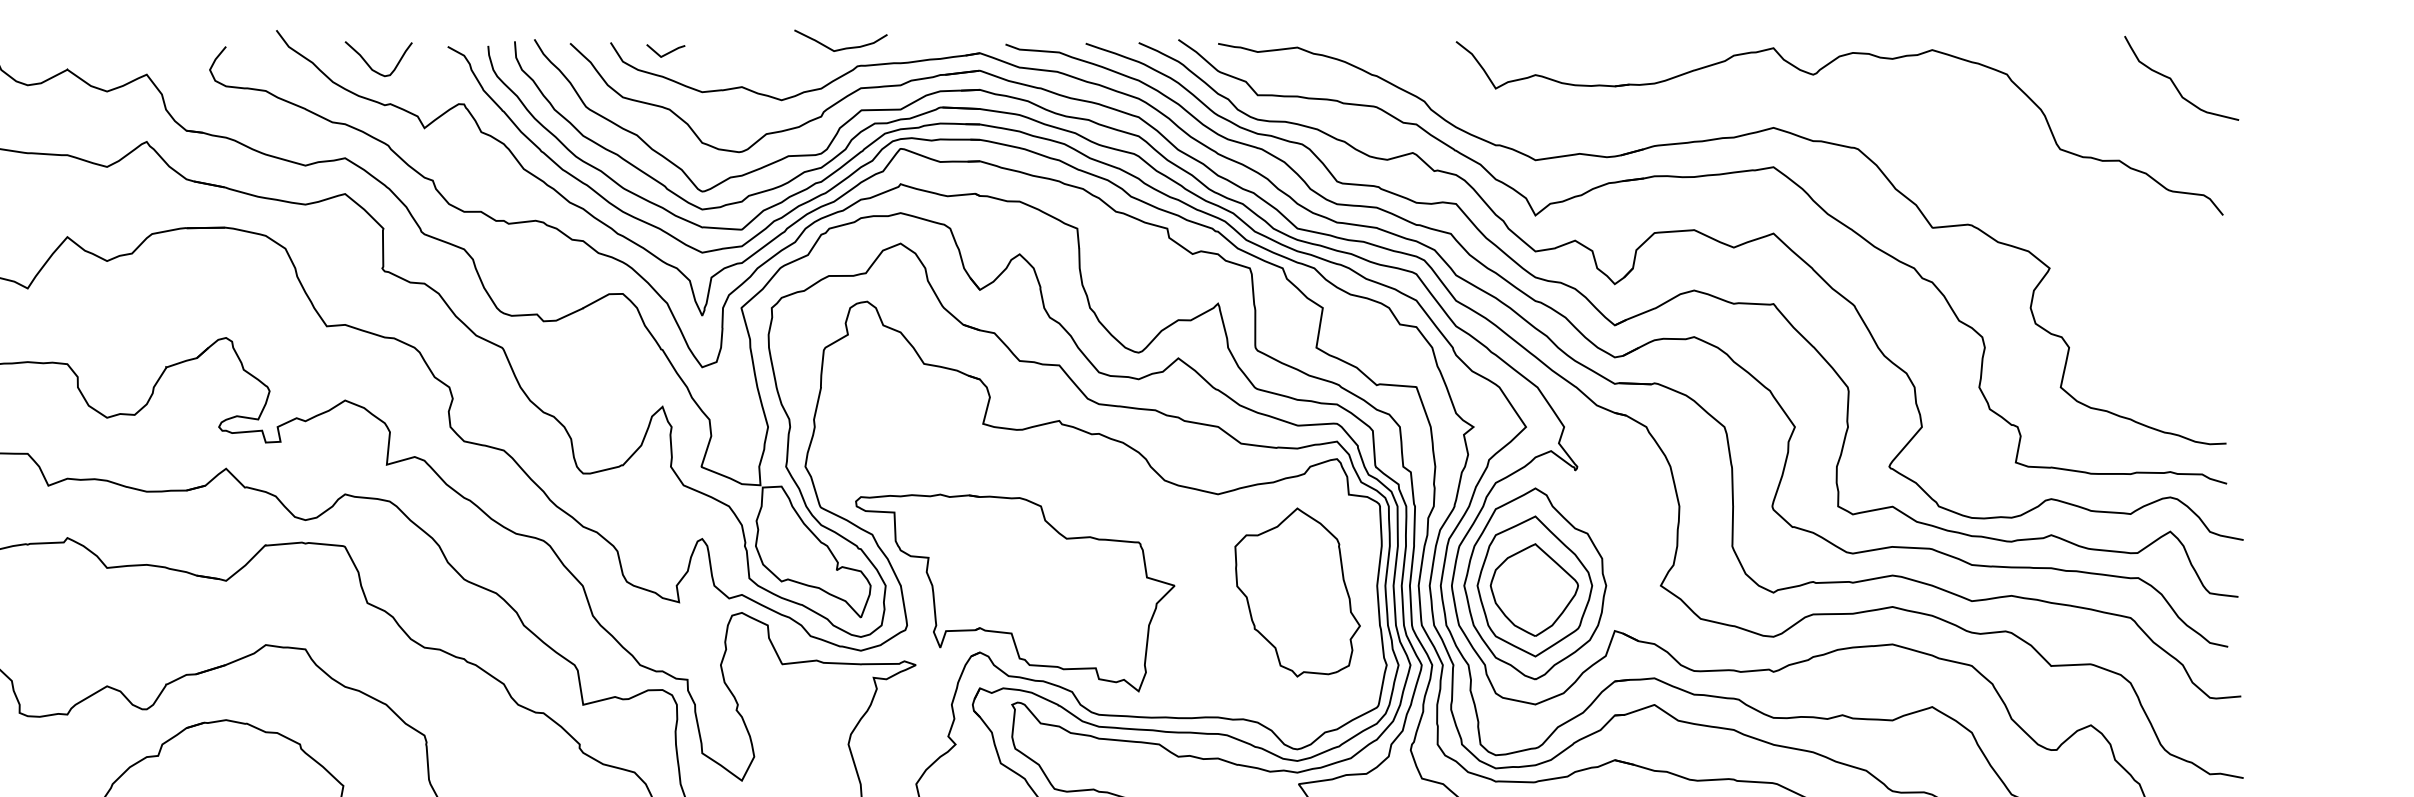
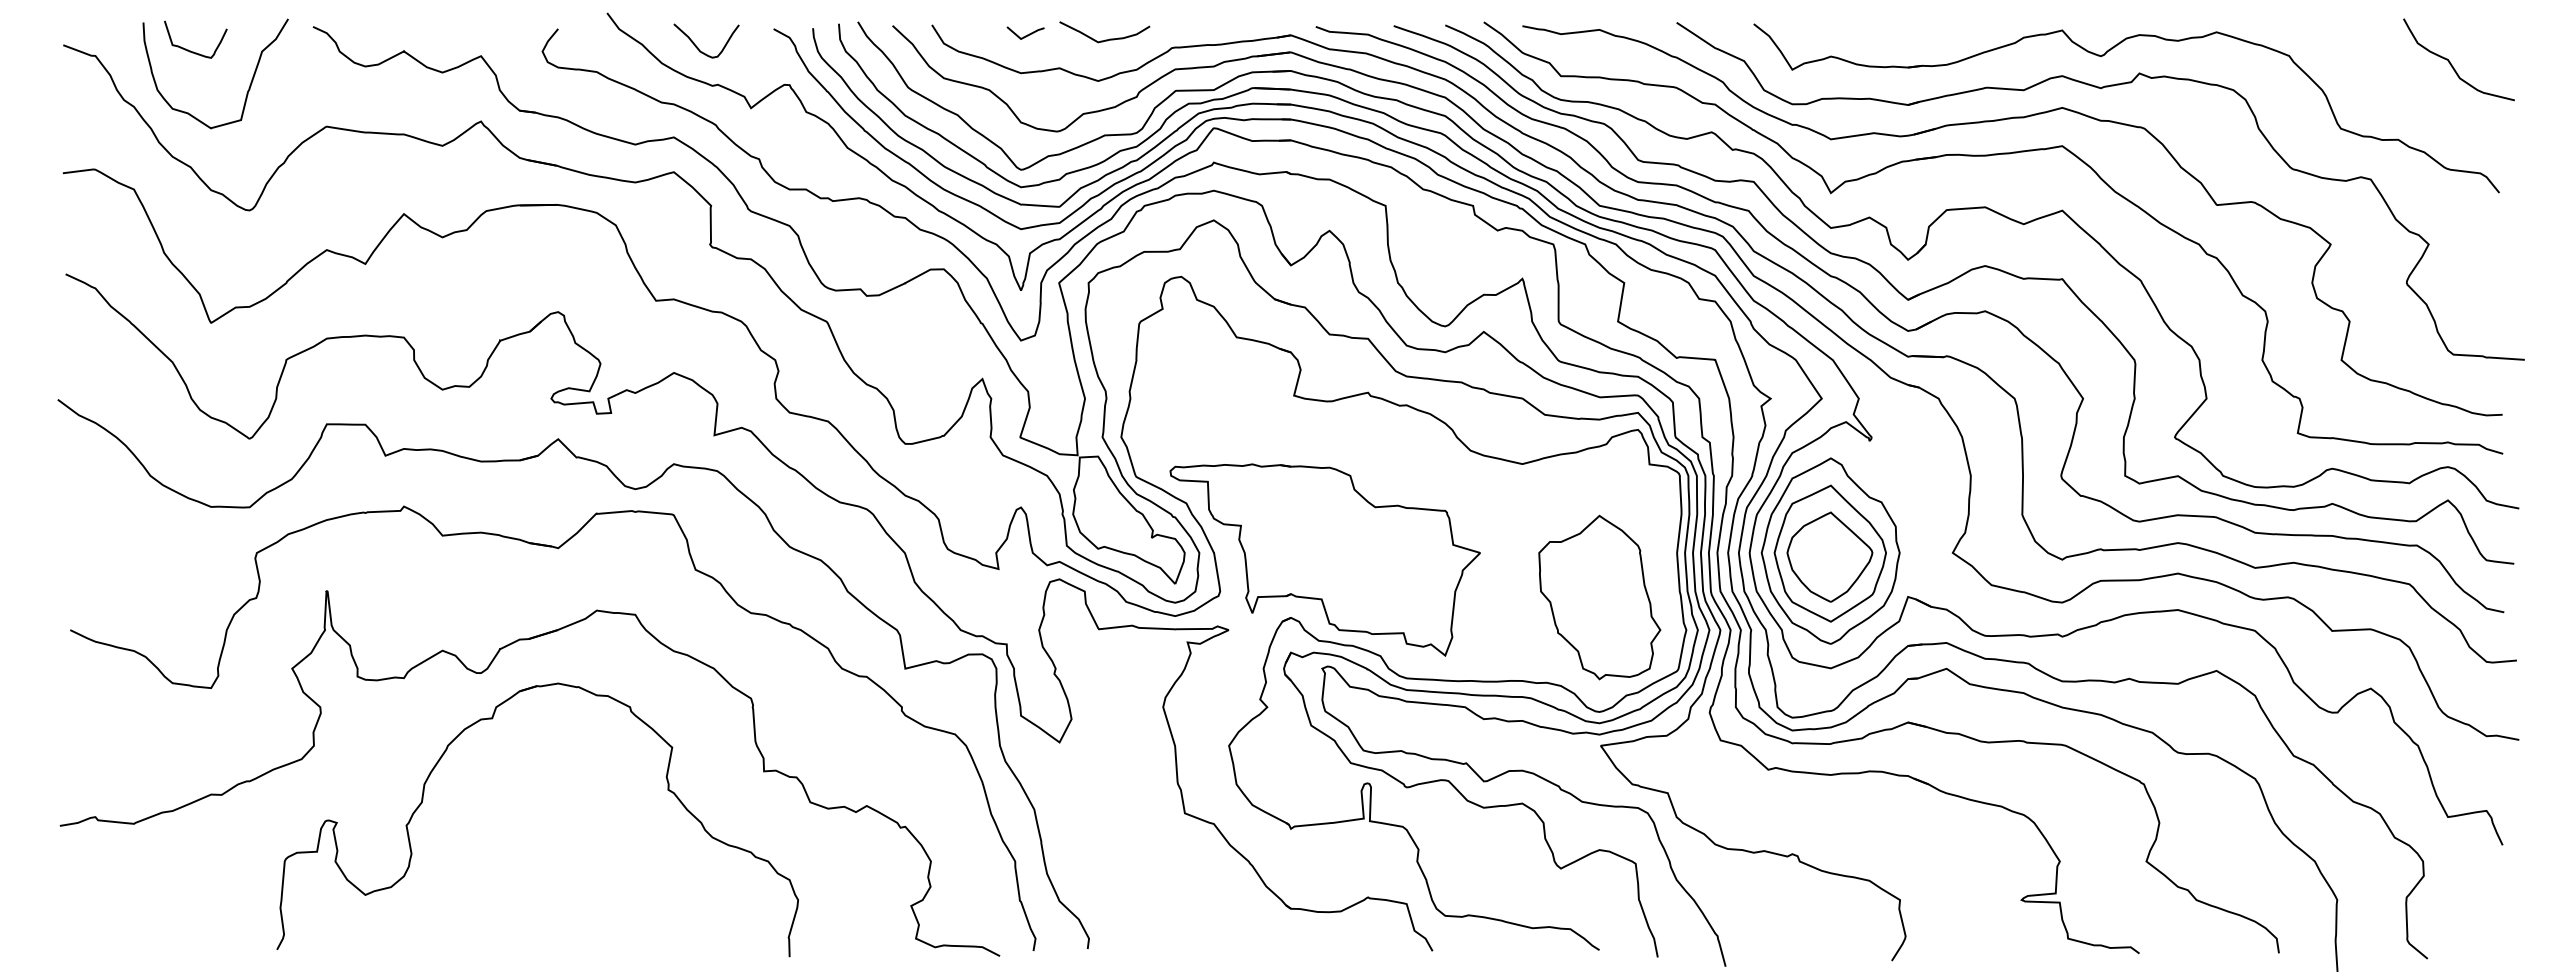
curve: (841, 48) -> (1105, 39), moved
line: (667, 52) -> (1027, 34), moved
part: (1812, 108) -> (2100, 89), added
part: (1297, 592) -> (1599, 597), moved

